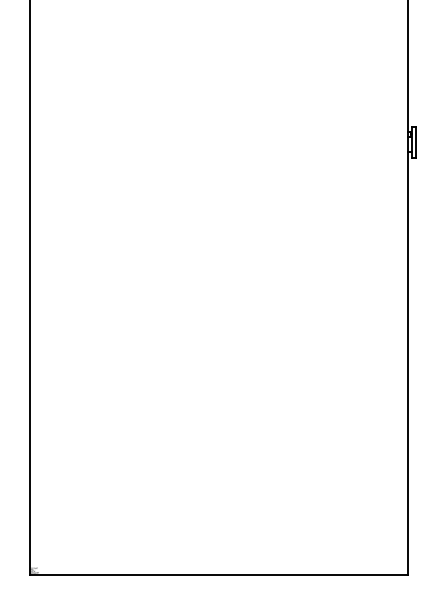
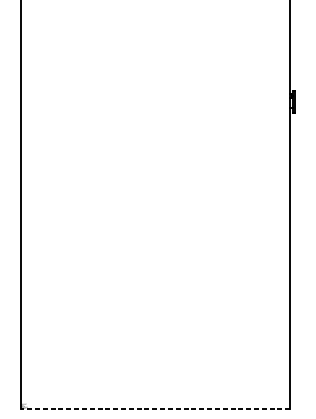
line: (218, 574) -> (155, 408), solid -> dashed

